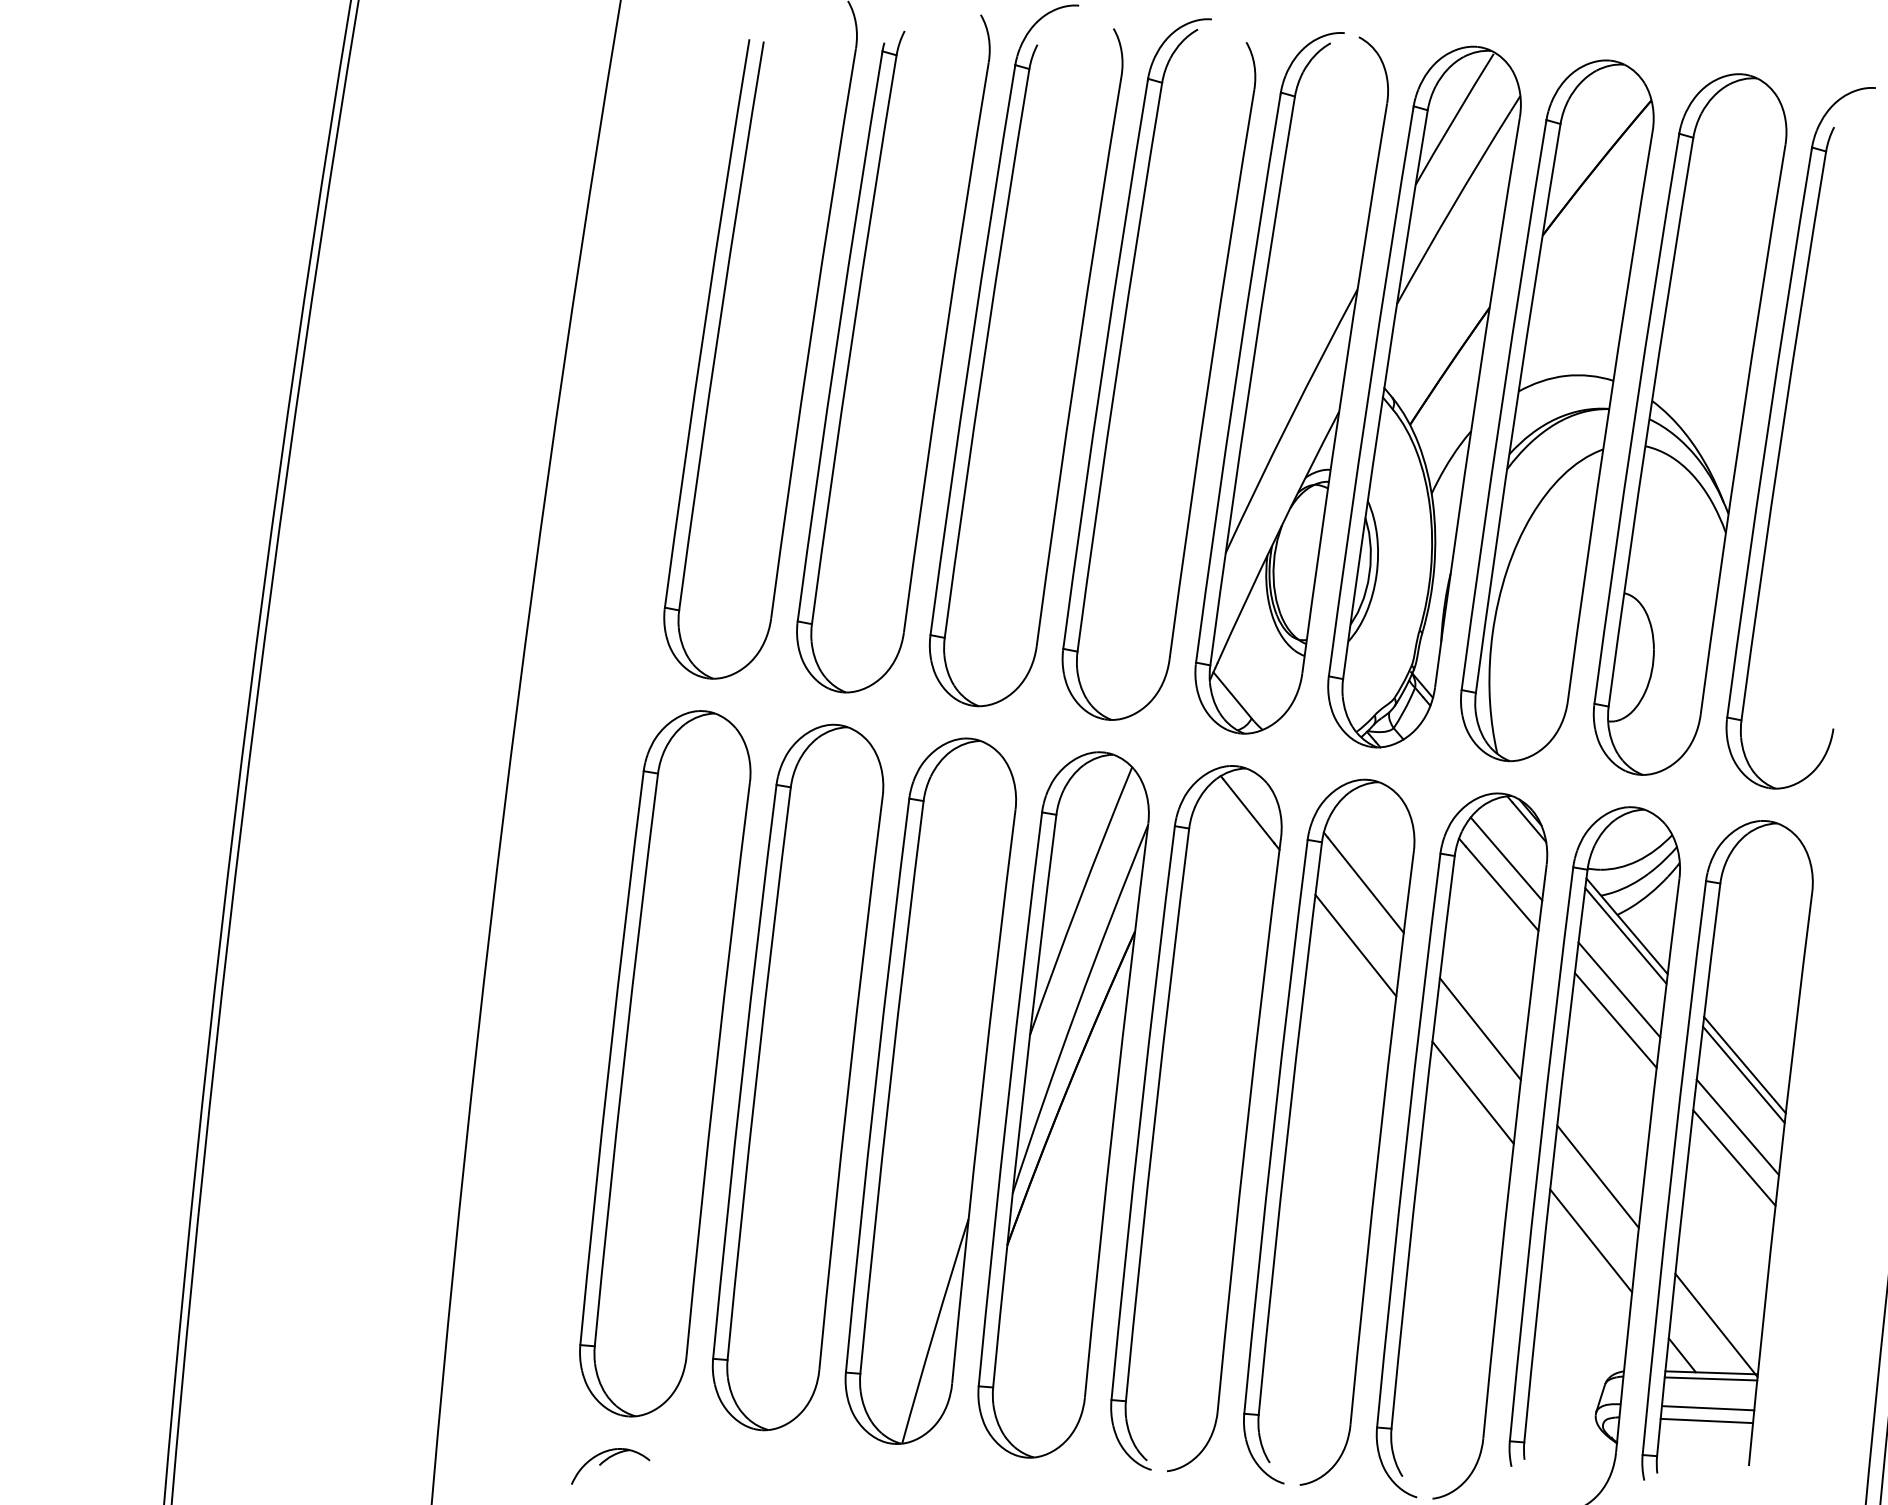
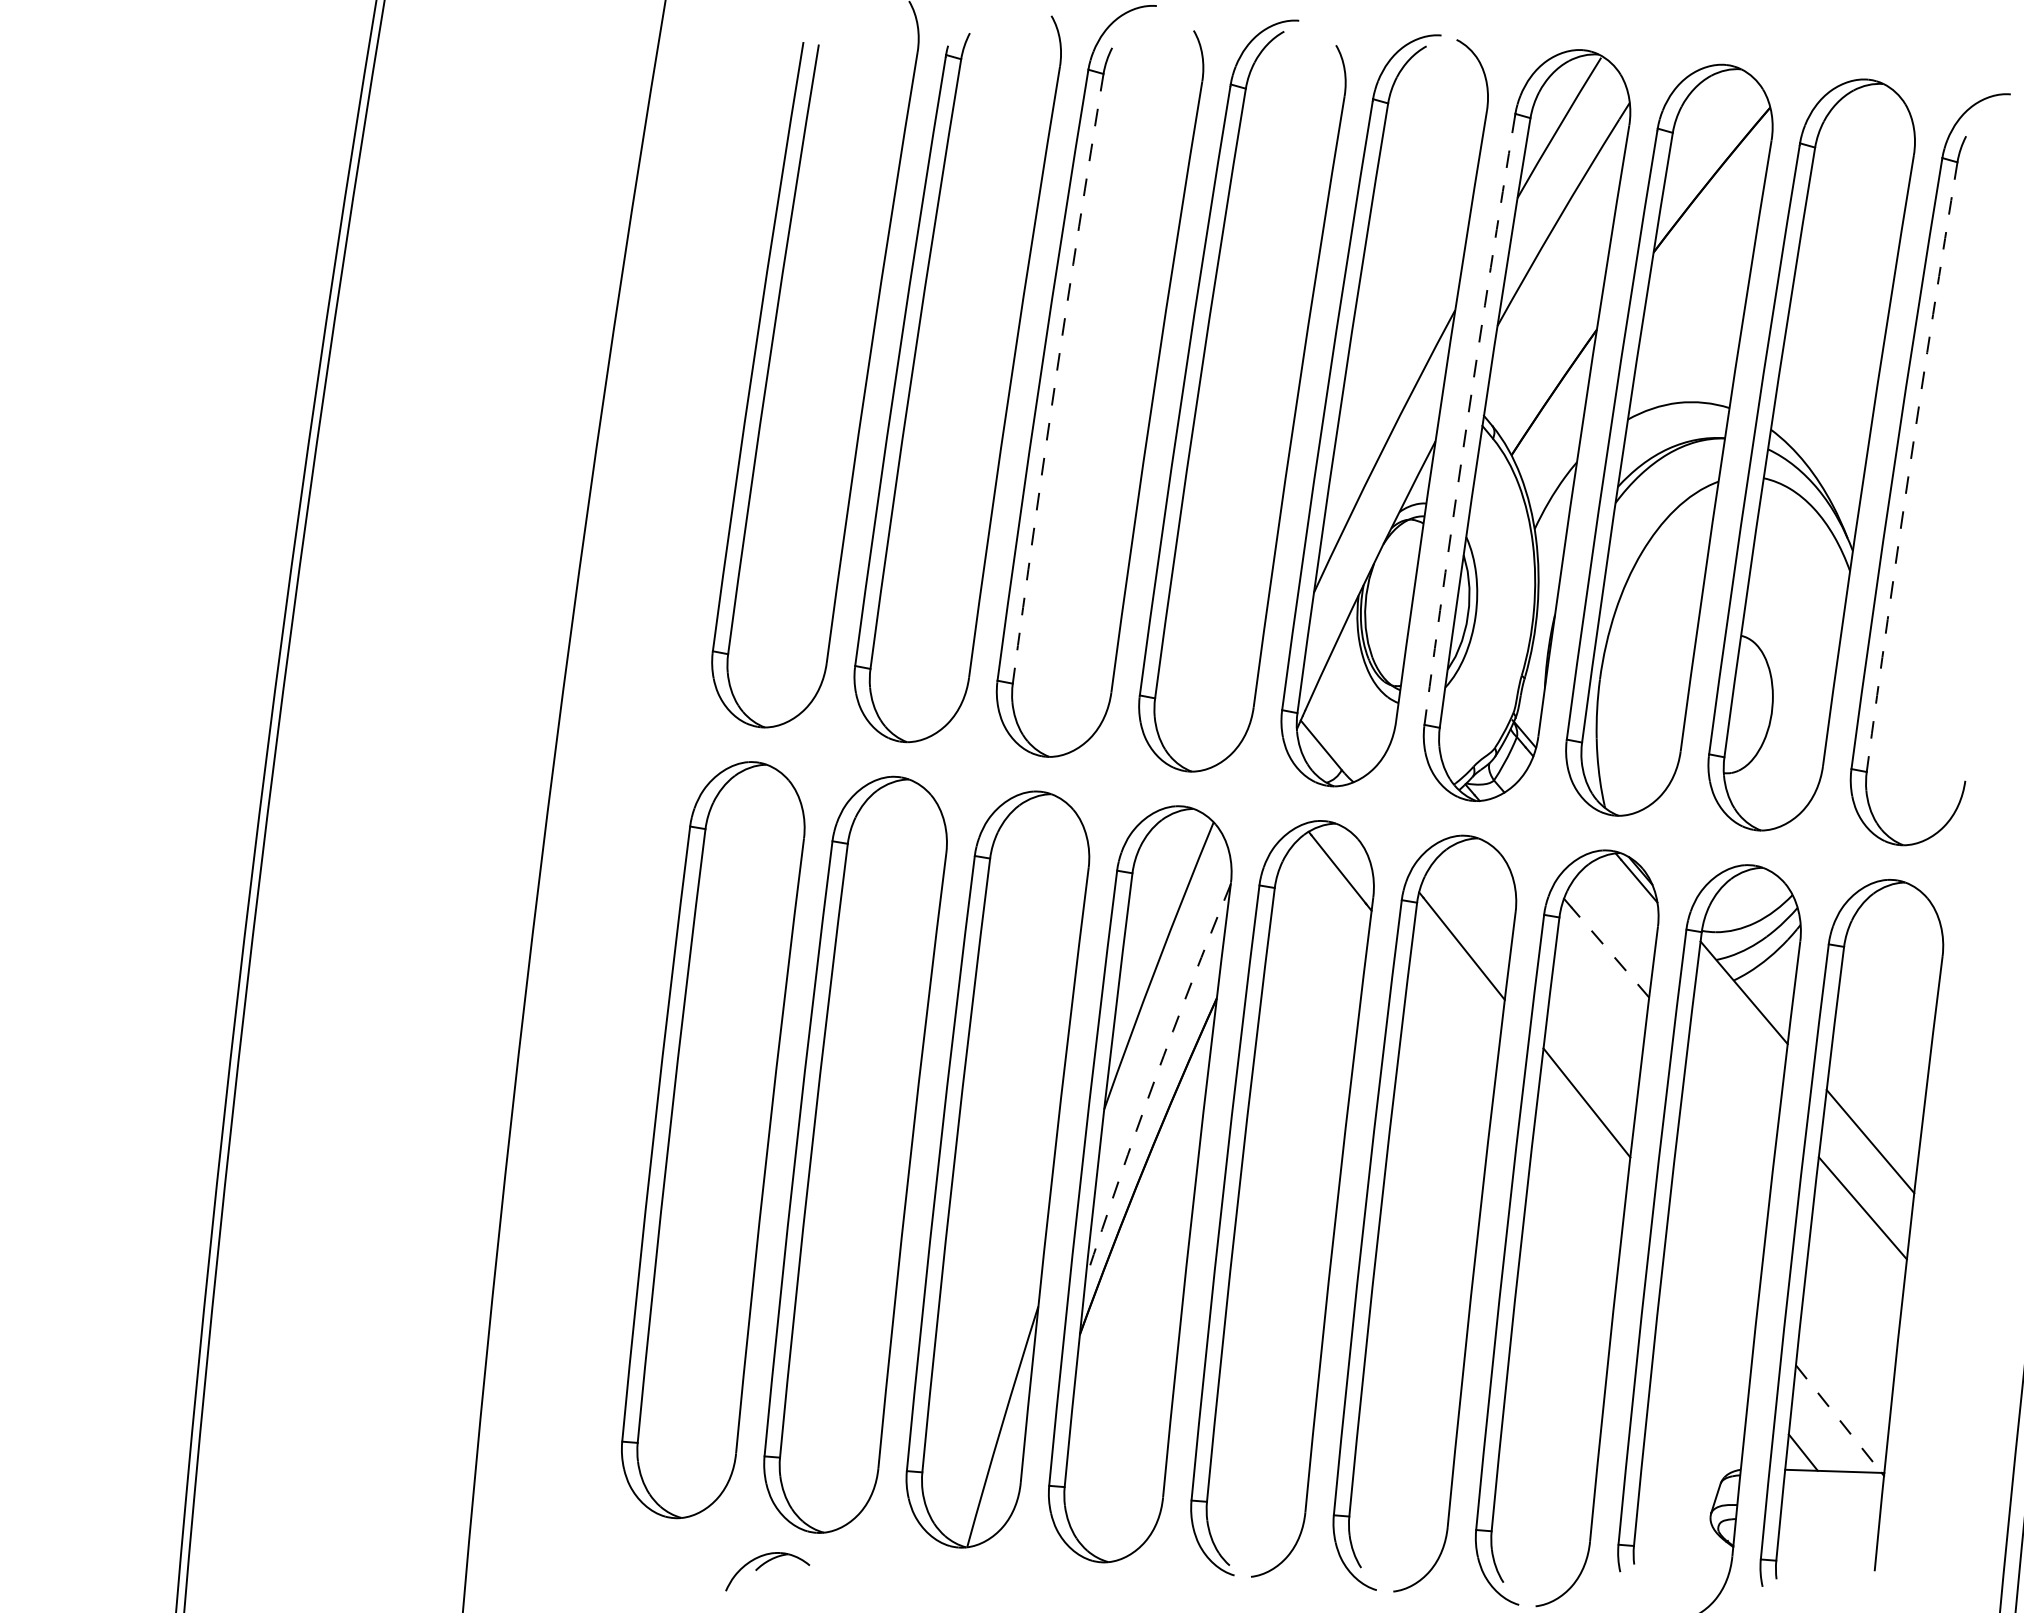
arc: (984, 353) -> (1055, 378), solid -> dashed
arc: (1368, 391) -> (1467, 419), solid -> dashed
arc: (1781, 435) -> (1909, 466), solid -> dashed
line: (1506, 858) -> (1614, 920), removed
line: (1502, 888) -> (1610, 952), solid -> dashed
line: (1625, 935) -> (1742, 1002), removed
line: (1355, 945) -> (1453, 1013), removed
line: (1619, 989) -> (1735, 1060), removed
arc: (1076, 1008) -> (1154, 1080), solid -> dashed
line: (1615, 1020) -> (1731, 1093), removed
line: (1744, 1074) -> (1869, 1151), removed
line: (1472, 1092) -> (1578, 1170), removed
line: (1734, 1158) -> (1859, 1241), removed
line: (1597, 1177) -> (1712, 1261), removed
line: (1591, 1240) -> (1705, 1329), removed
line: (1715, 1324) -> (1838, 1419), solid -> dashed
line: (1710, 1378) -> (1833, 1477), removed
line: (1707, 1408) -> (1830, 1509), removed
line: (1706, 1420) -> (1829, 1522), removed
part: (606, 1460) -> (763, 1565), moved

